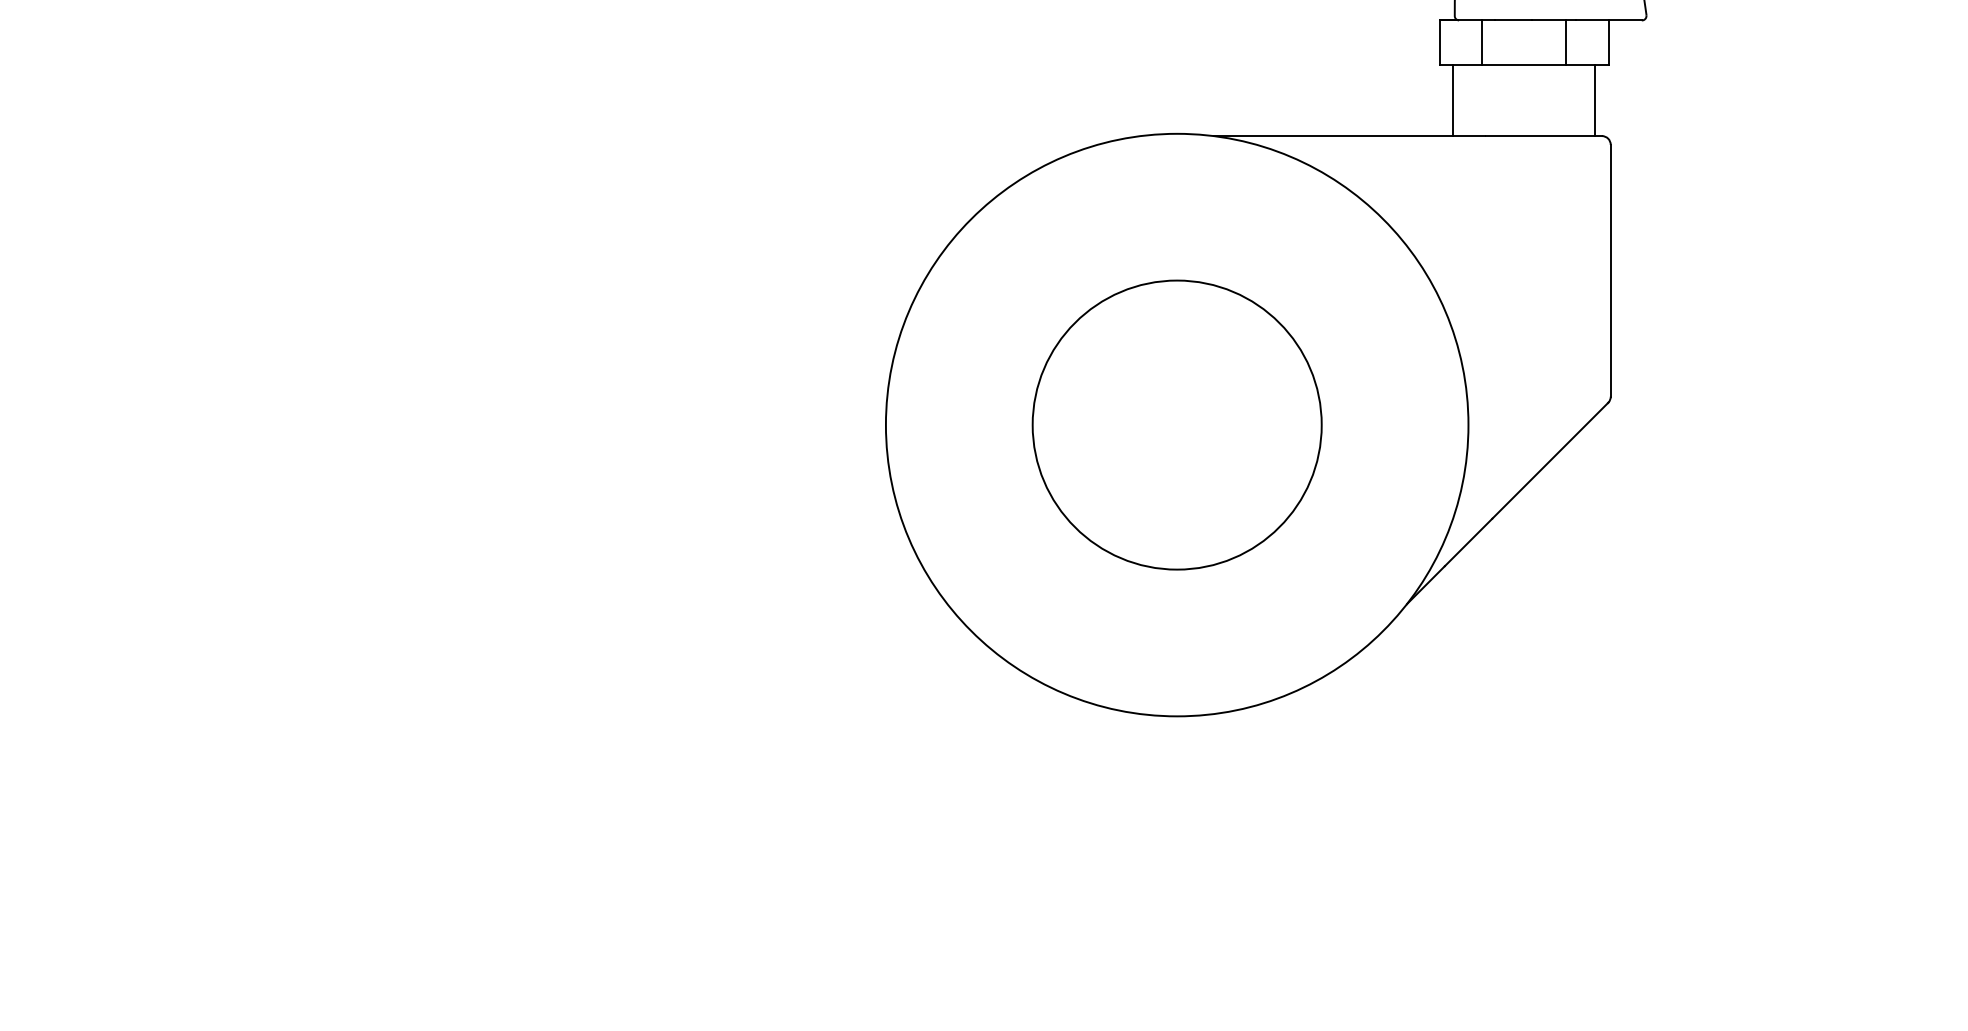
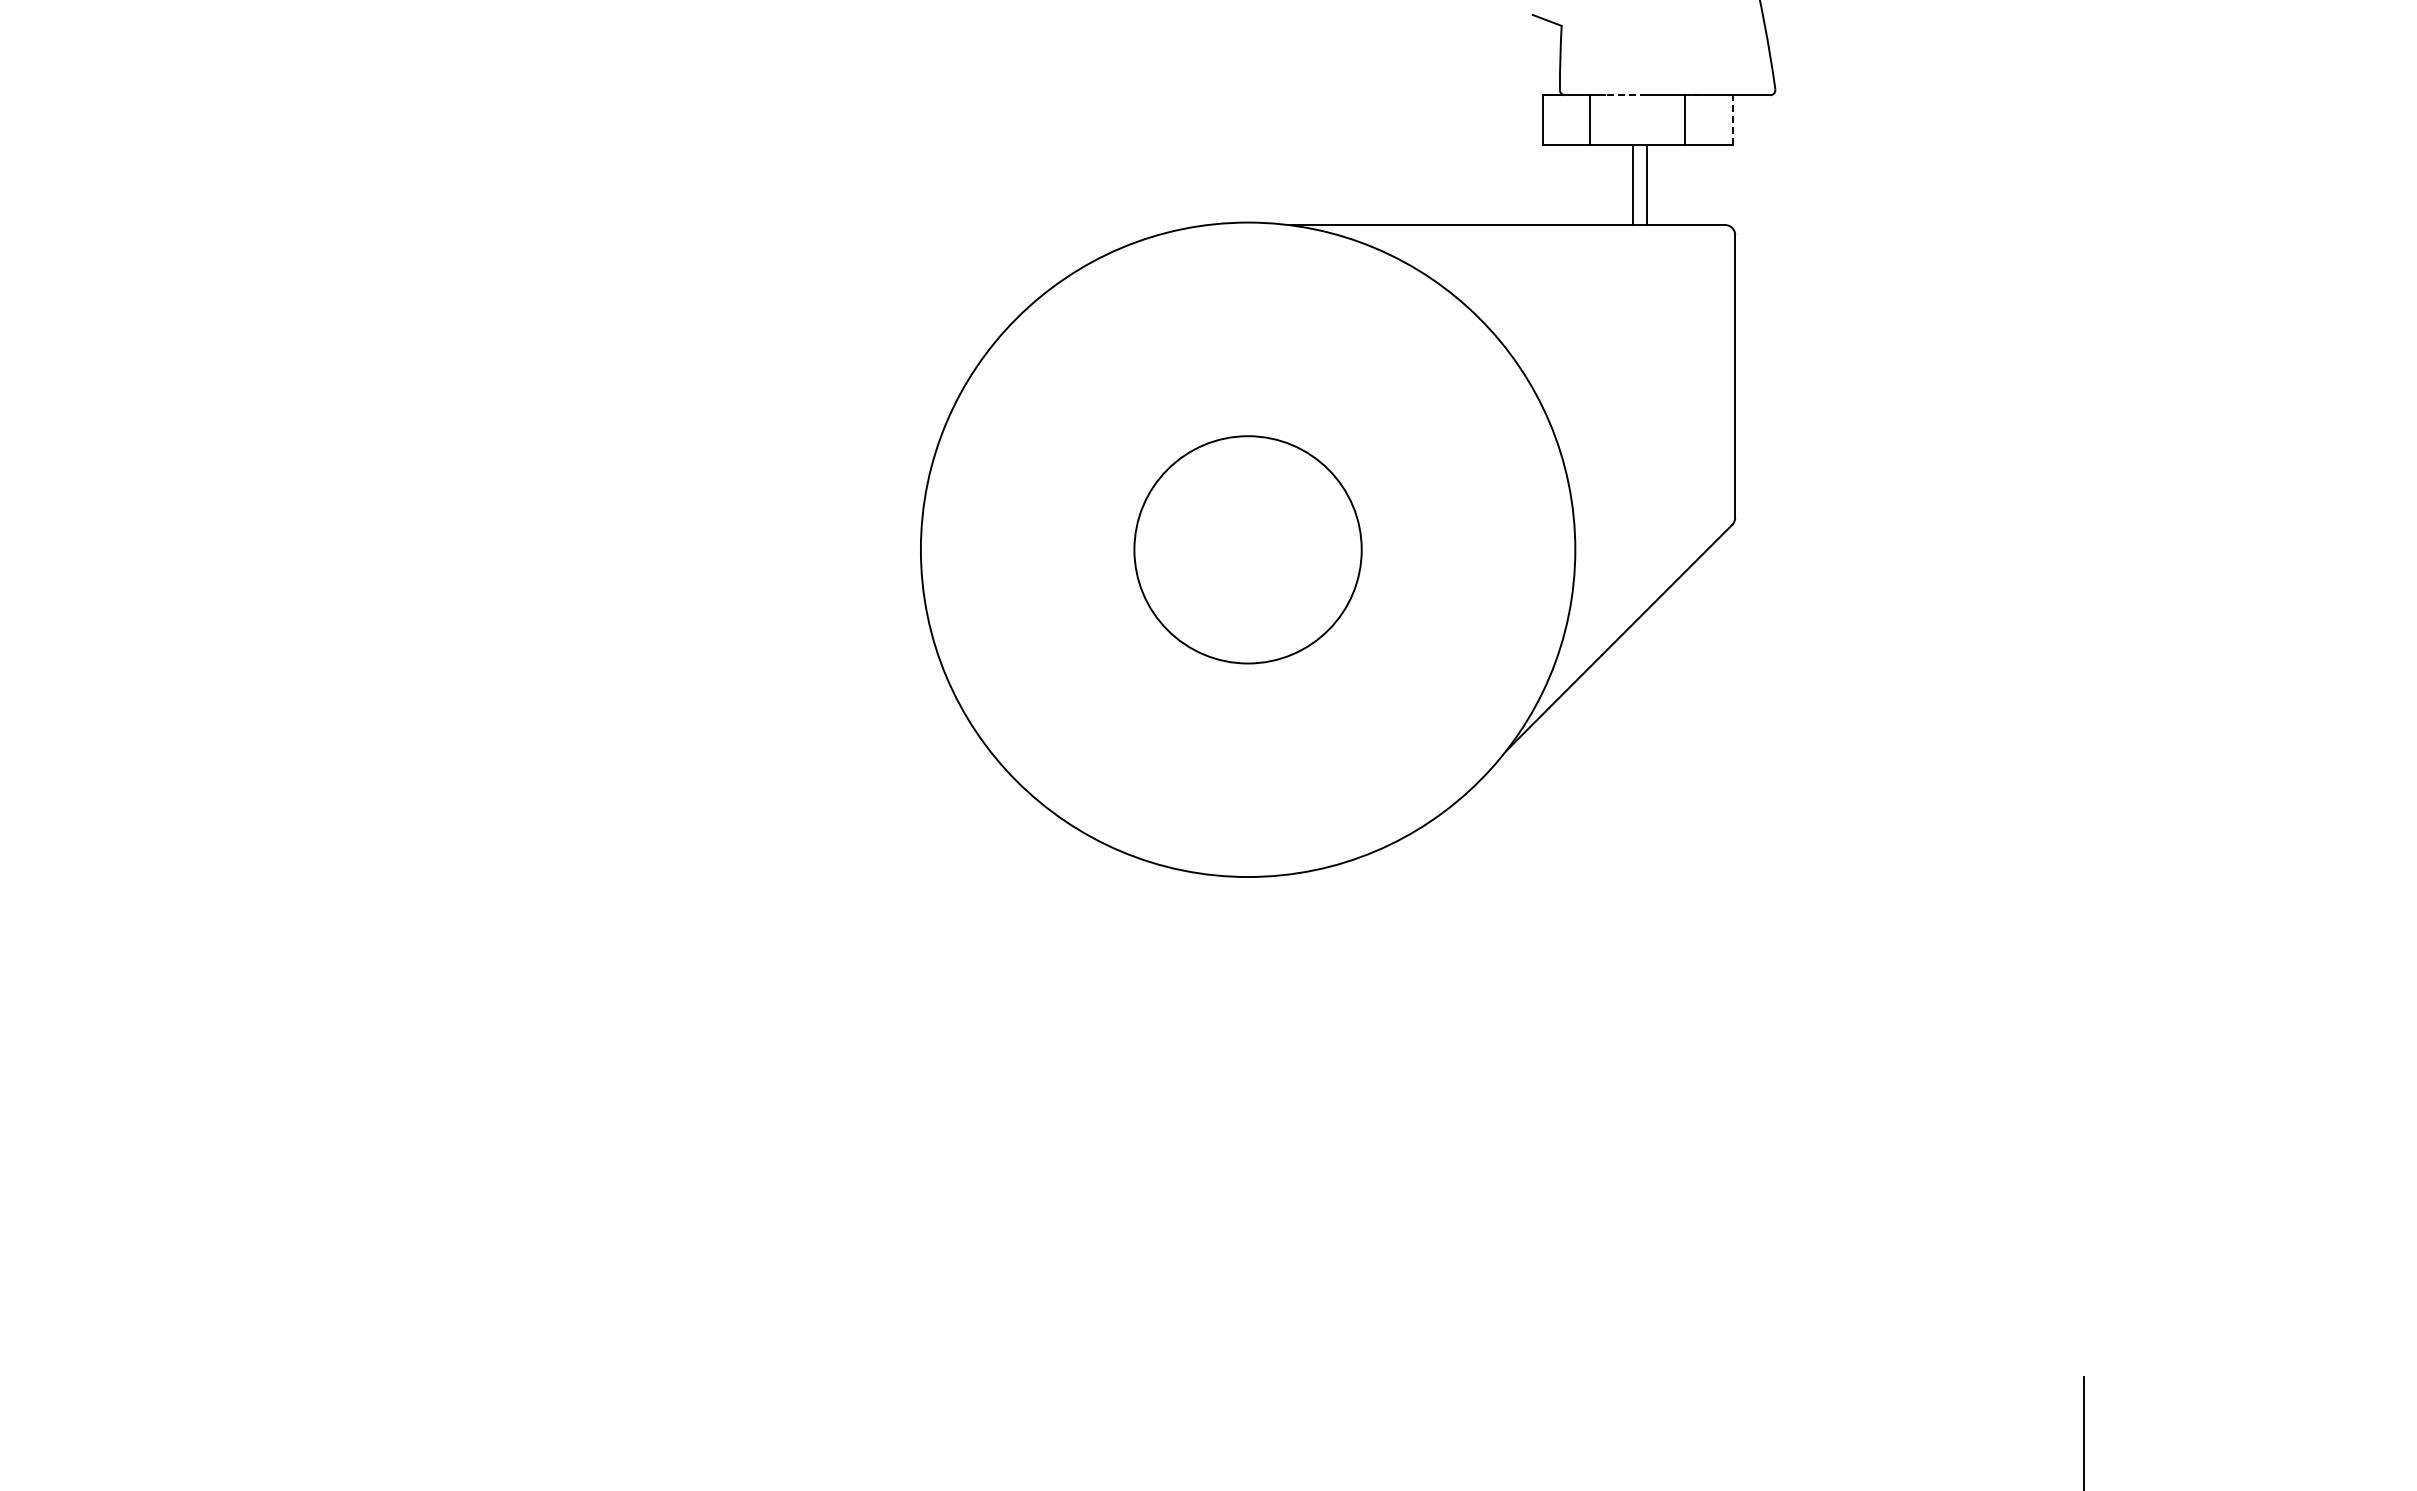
line: (1513, 20) -> (1625, 95), solid -> dashed
line: (1608, 42) -> (1732, 120), solid -> dashed
line: (1452, 100) -> (1632, 185), moved
line: (1595, 100) -> (1646, 185), moved
circle: (1176, 424) -> (1247, 549), size x0.7

